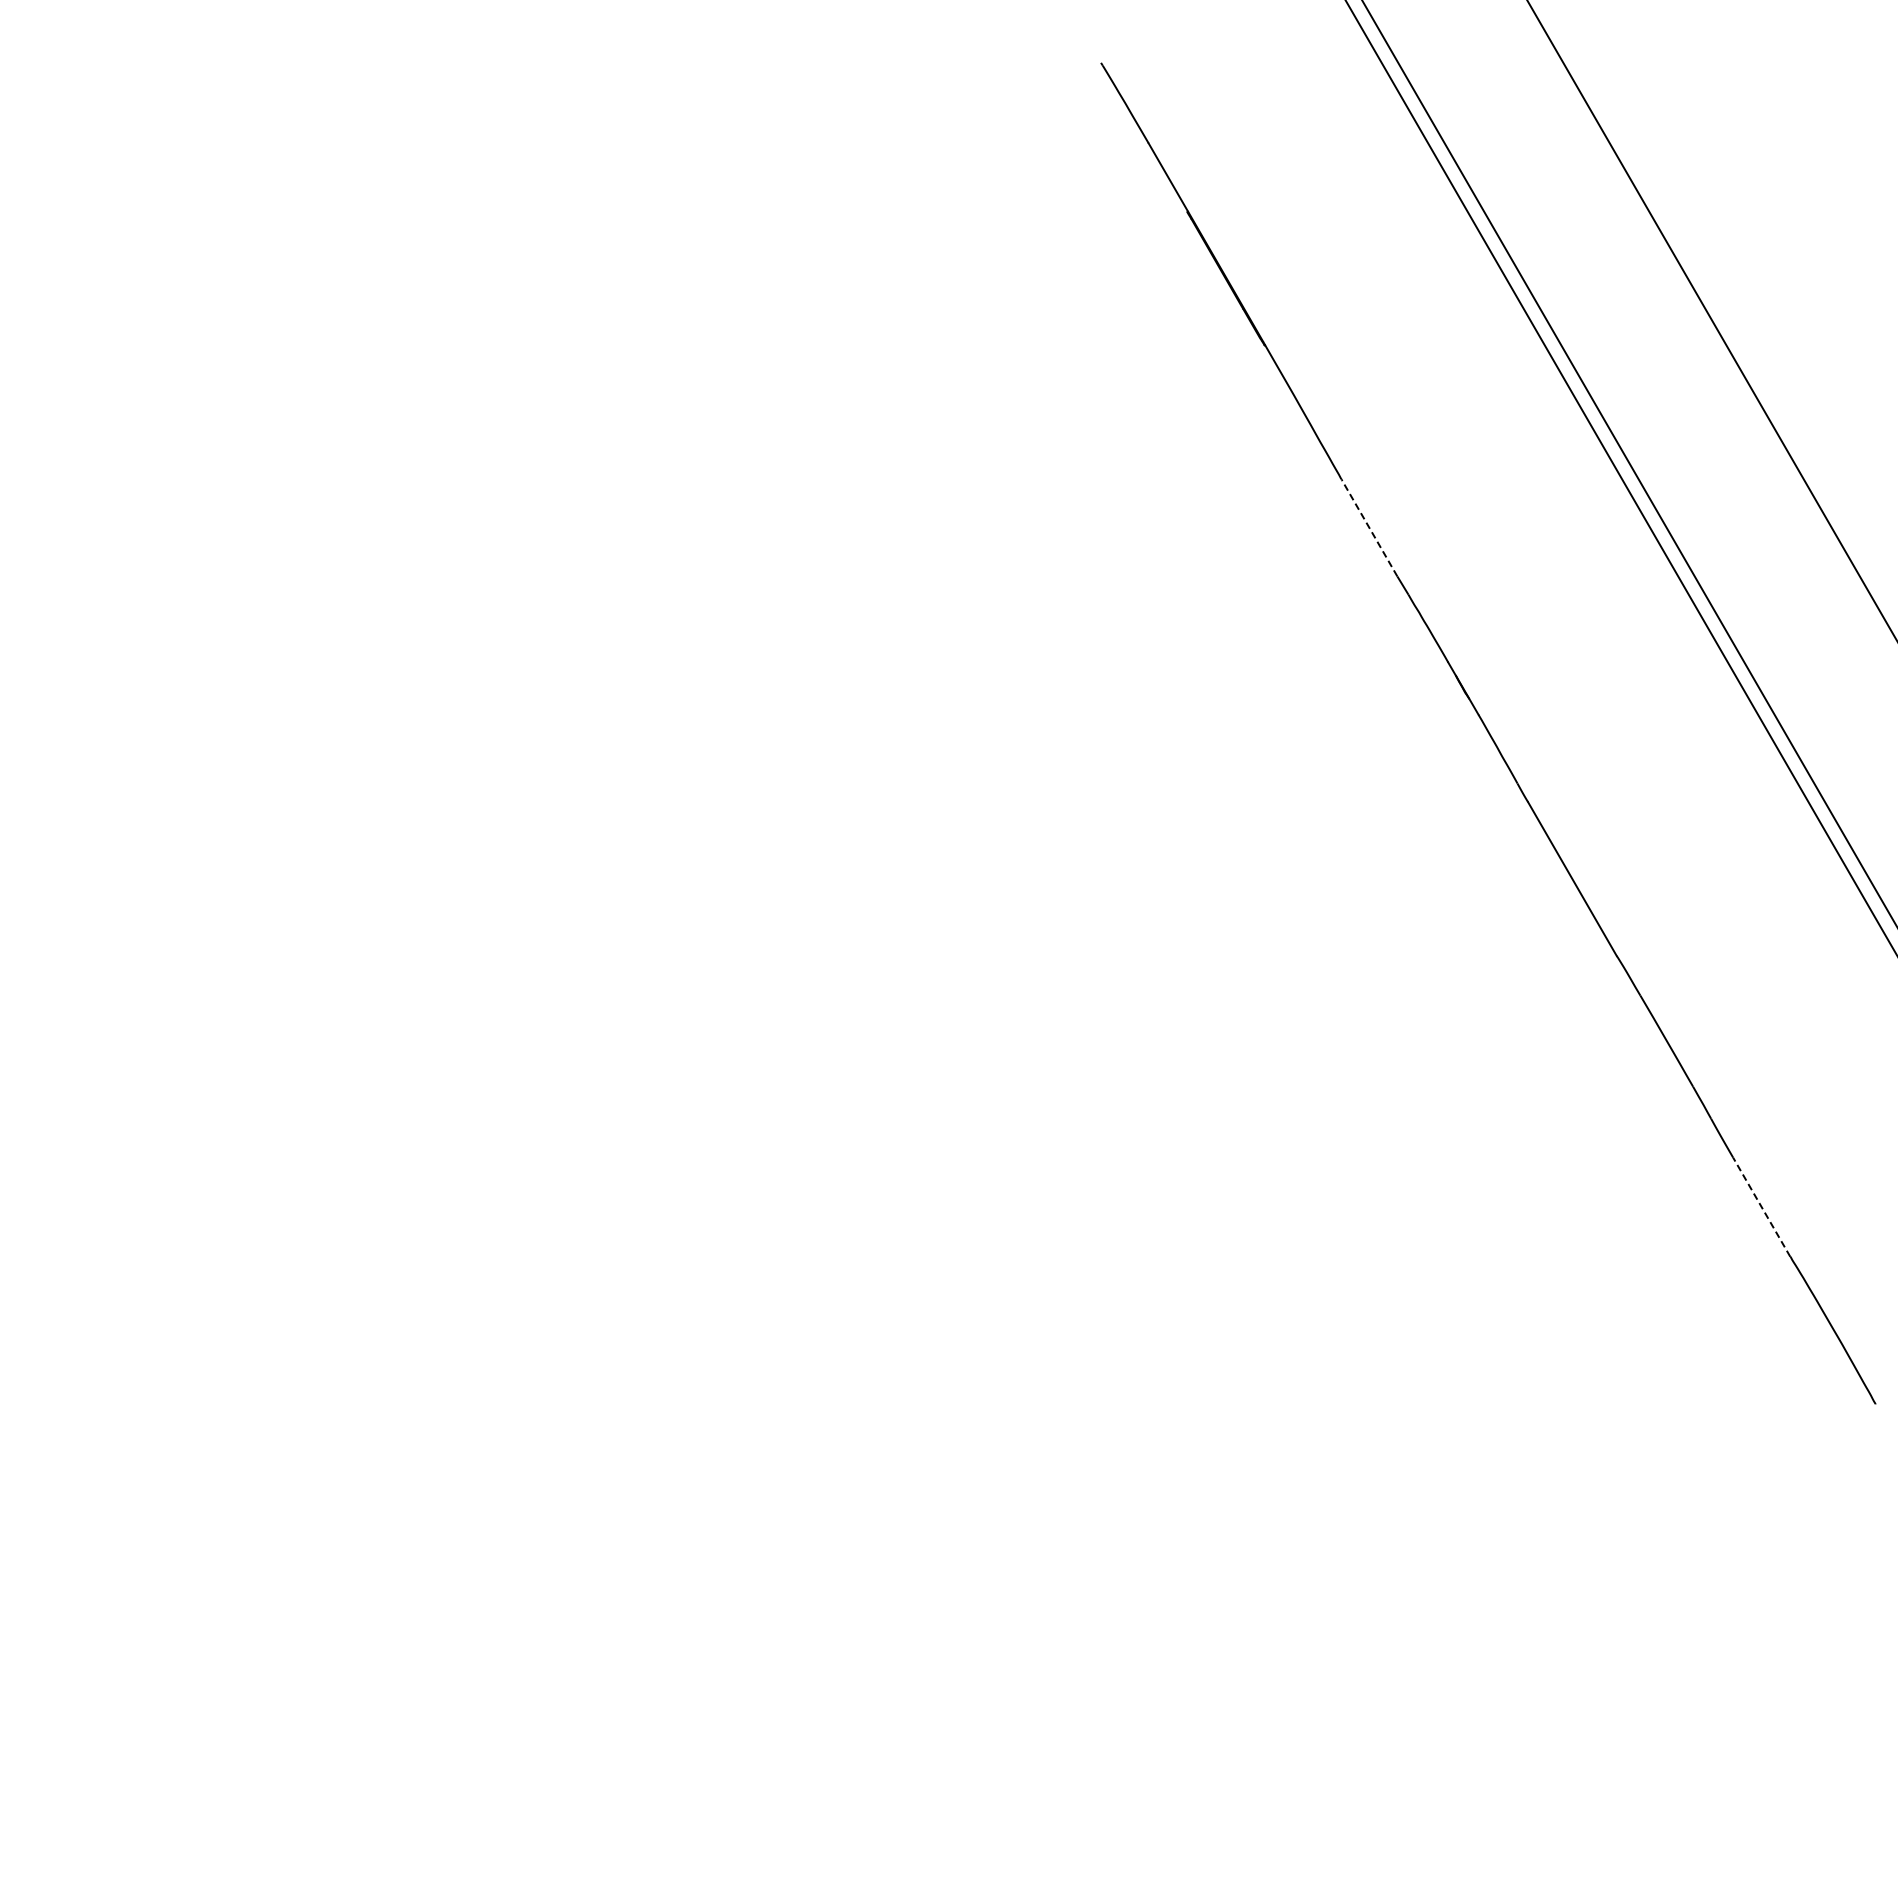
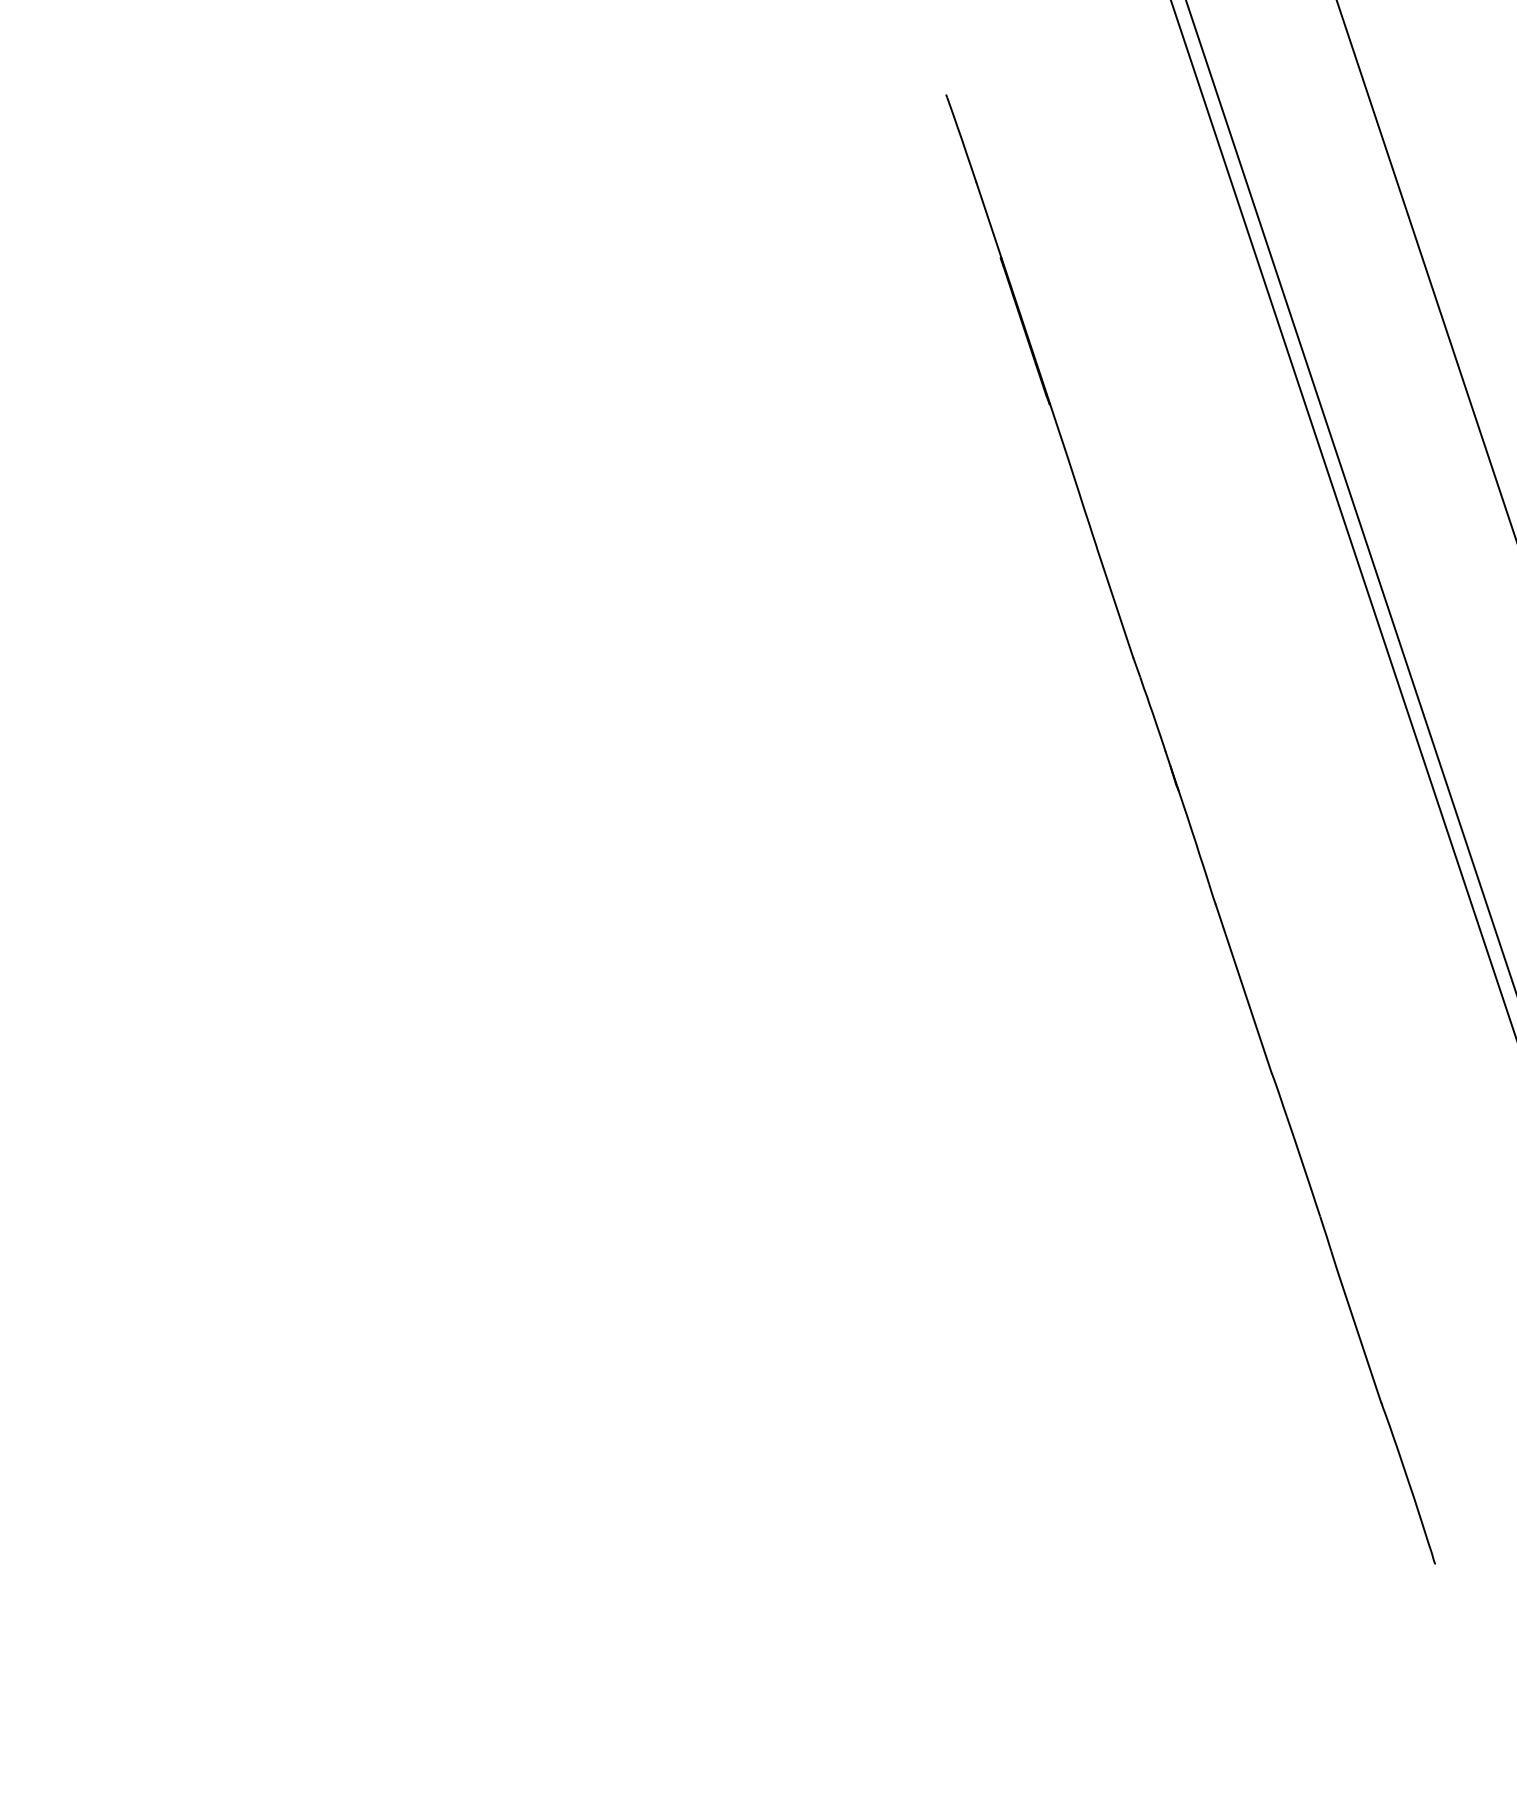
line: (1369, 528) -> (1115, 604), dashed -> solid
line: (1761, 1206) -> (1363, 1347), dashed -> solid

